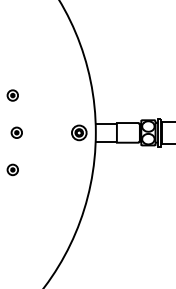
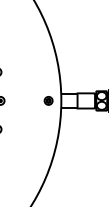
part: (79, 132) -> (48, 100), size x0.71

